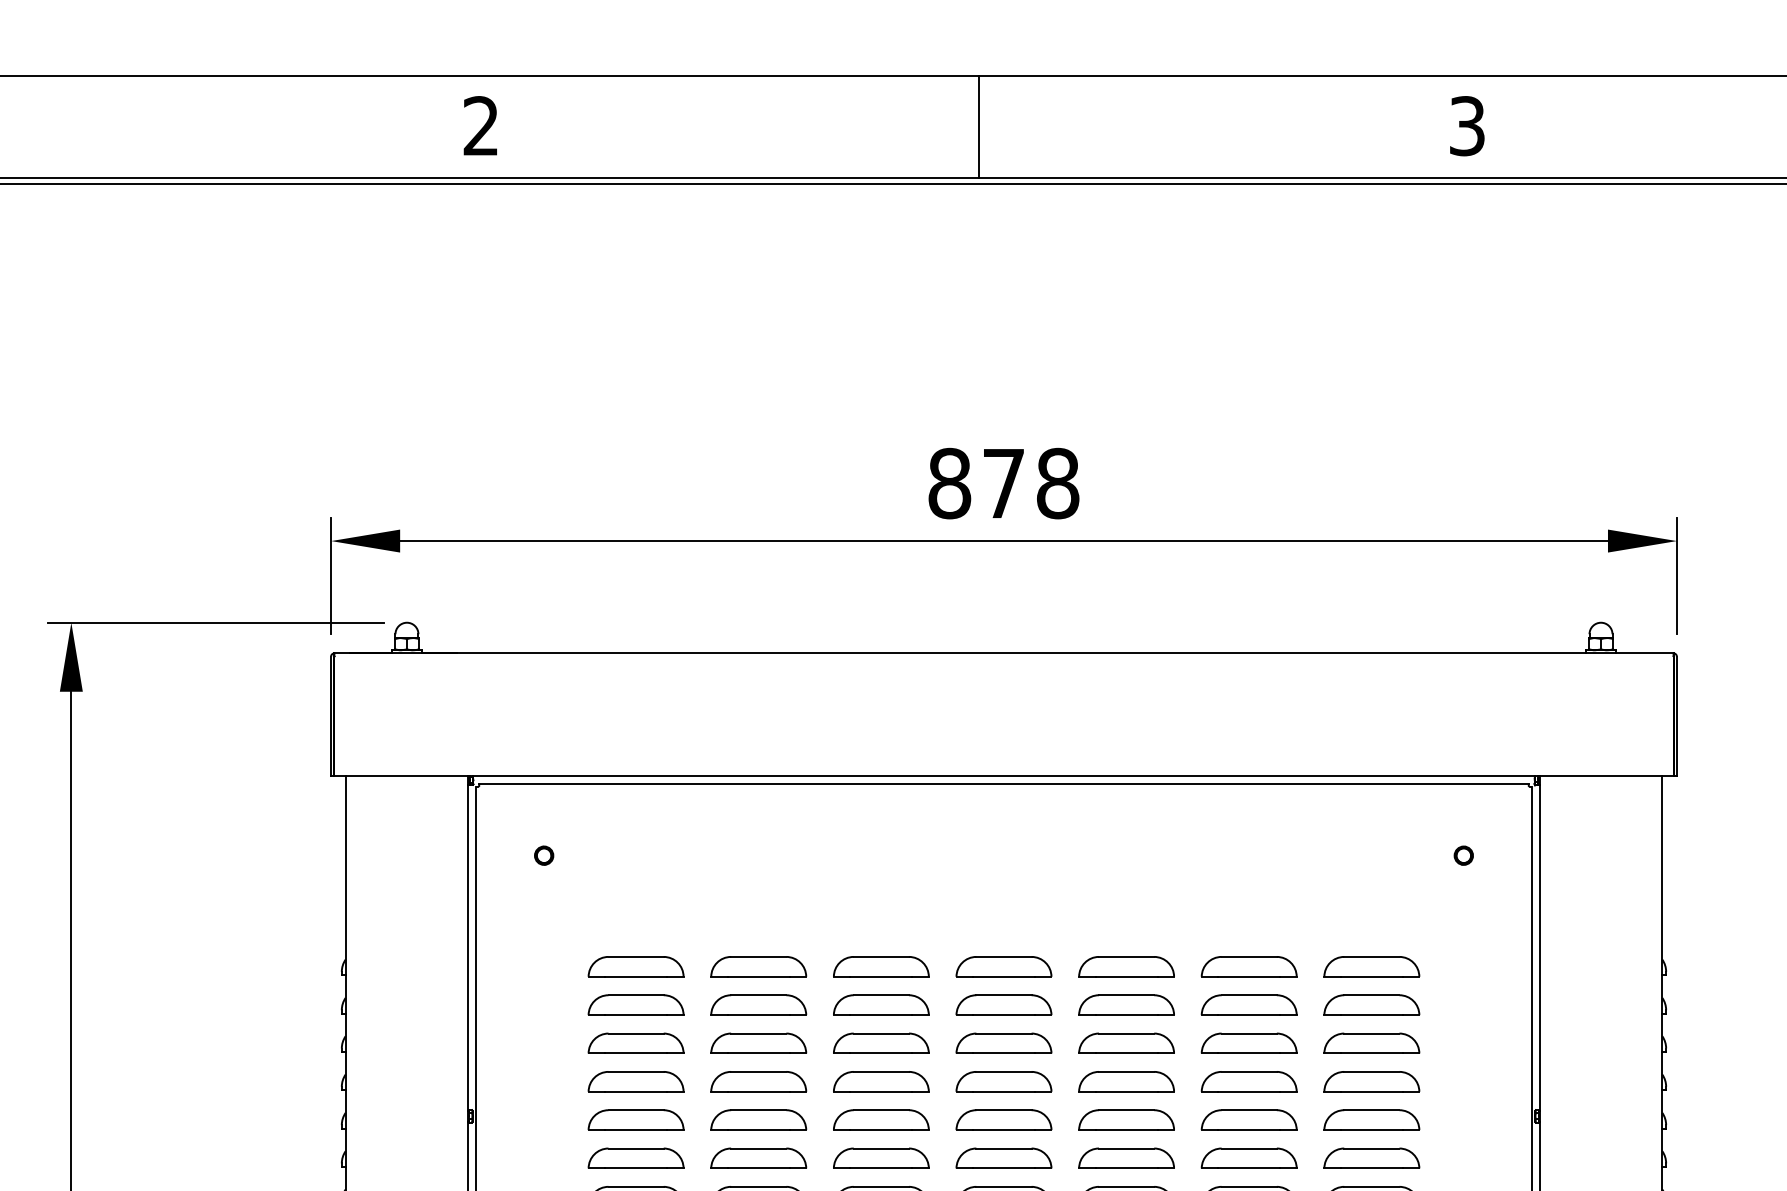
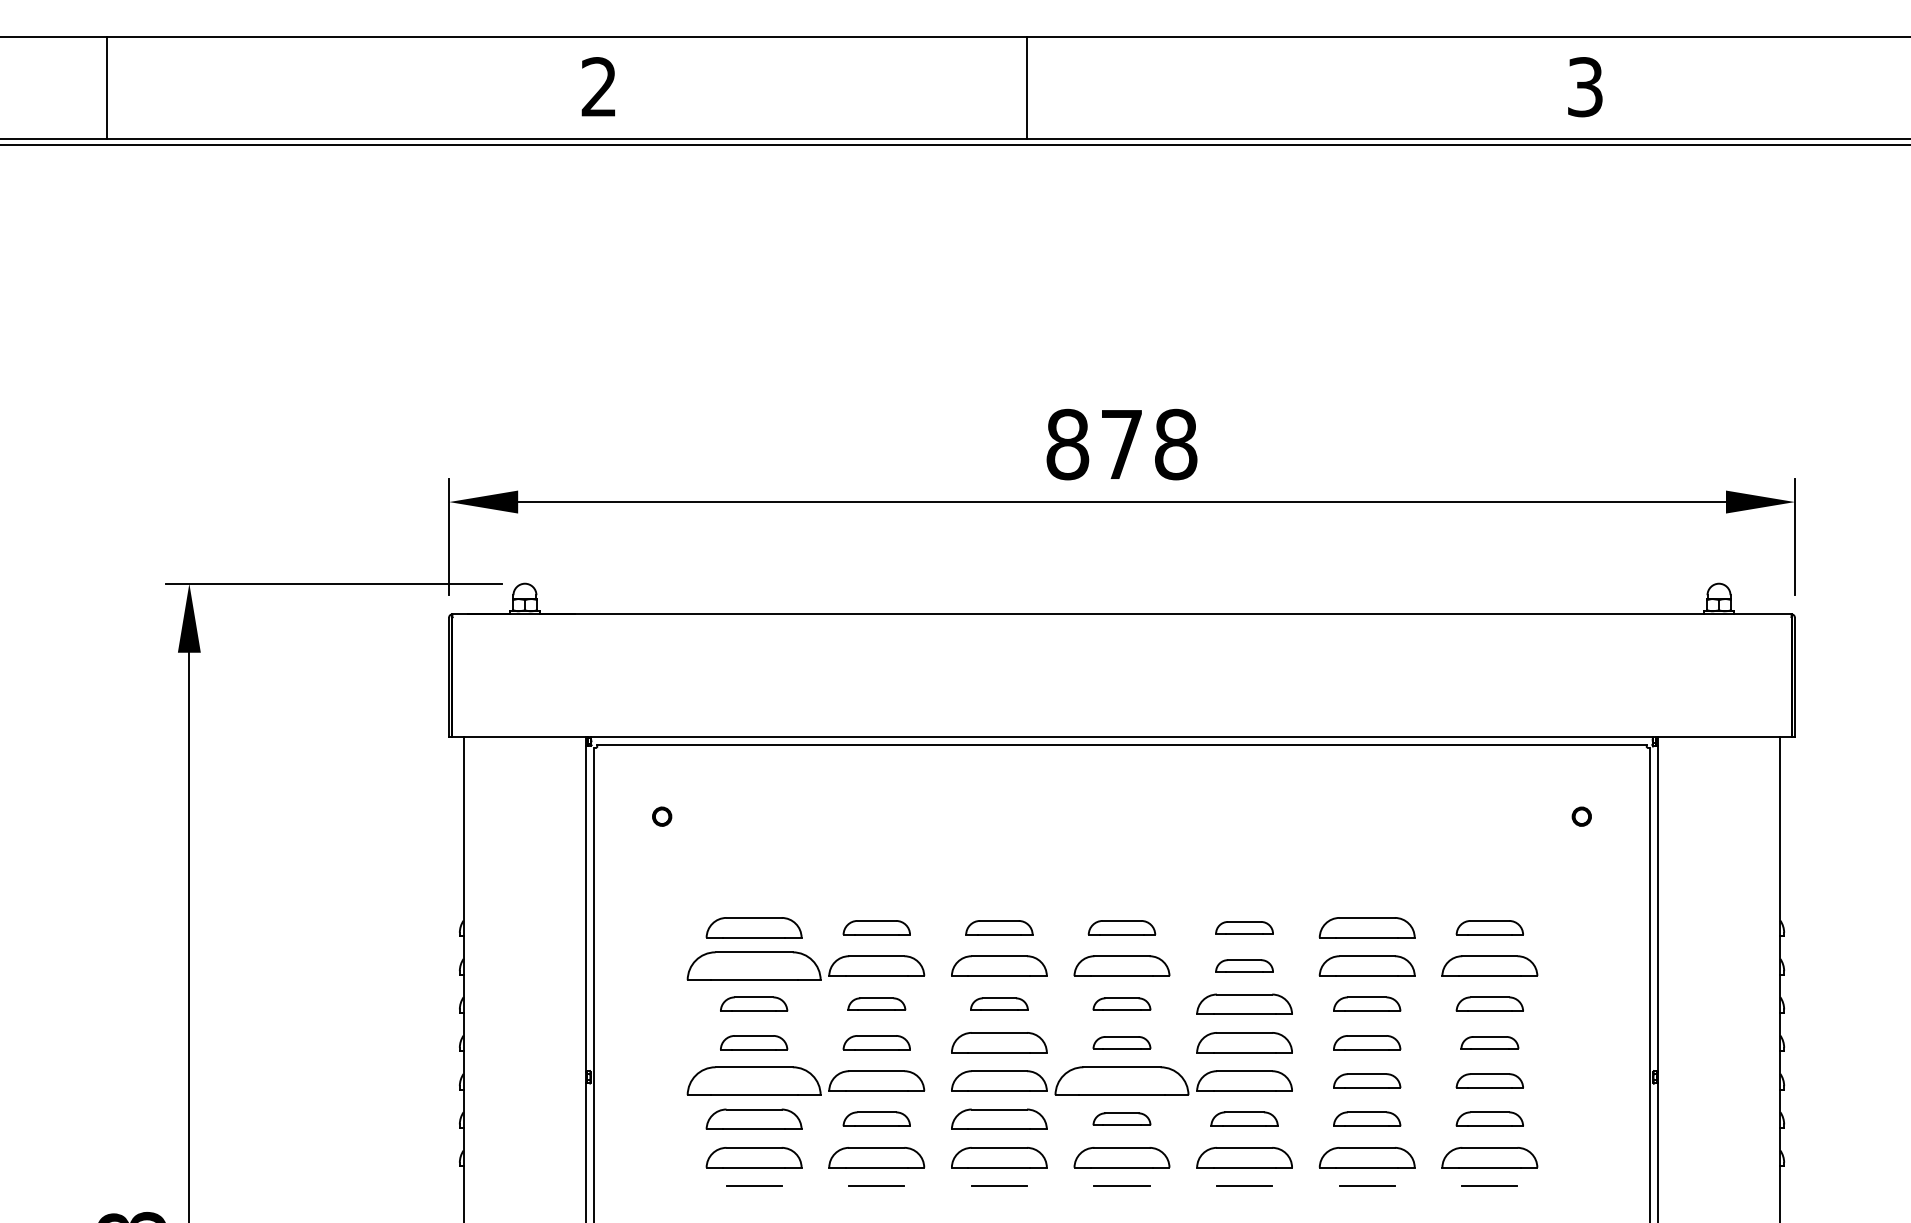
line: (978, 126) -> (1026, 87), moved
part: (758, 966) -> (876, 927), size x0.7
part: (881, 966) -> (999, 927), size x0.7
part: (1003, 966) -> (1121, 927), size x0.7
part: (1126, 966) -> (1244, 927), size x0.6
part: (1371, 966) -> (1489, 927), size x0.7
part: (635, 1004) -> (753, 965), size x1.4
part: (1126, 1004) -> (1244, 965), size x0.6
part: (635, 1042) -> (753, 1003), size x0.7
part: (758, 1042) -> (876, 1003), size x0.6
part: (881, 1042) -> (999, 1003), size x0.6
part: (1003, 1042) -> (1121, 1003), size x0.6
part: (1248, 1042) -> (1366, 1003), size x0.7
part: (1371, 1042) -> (1489, 1003), size x0.7
part: (635, 1081) -> (753, 1042), size x0.7
part: (758, 1081) -> (876, 1042), size x0.7
part: (1003, 1081) -> (1121, 1042), size x0.6
part: (1248, 1081) -> (1366, 1042), size x0.7
part: (1371, 1081) -> (1489, 1042), size x0.6
part: (635, 1119) -> (753, 1080), size x1.4
part: (1003, 1119) -> (1121, 1080), size x1.4
part: (1248, 1119) -> (1366, 1080), size x0.7
part: (1371, 1119) -> (1489, 1080), size x0.7
part: (758, 1157) -> (876, 1118), size x0.7
part: (1003, 1157) -> (1121, 1118), size x0.6
part: (1126, 1157) -> (1244, 1118), size x0.7
part: (1248, 1157) -> (1366, 1118), size x0.7
part: (1371, 1157) -> (1489, 1118), size x0.7

